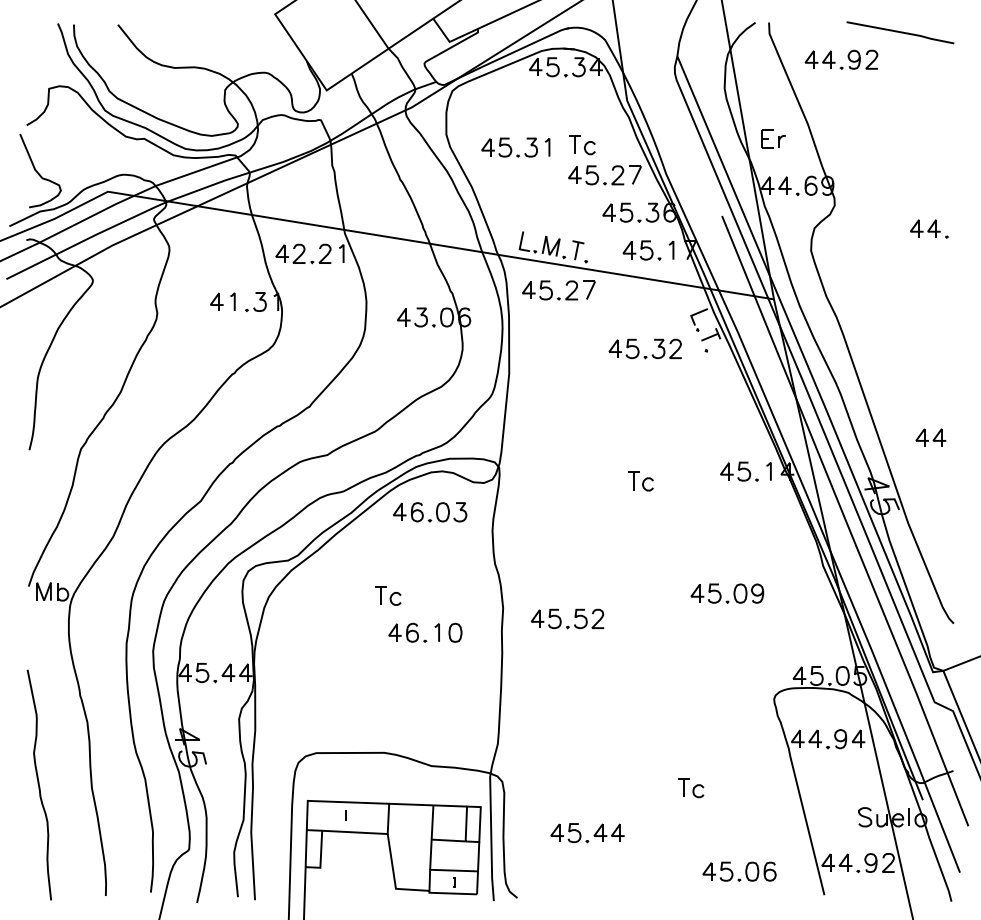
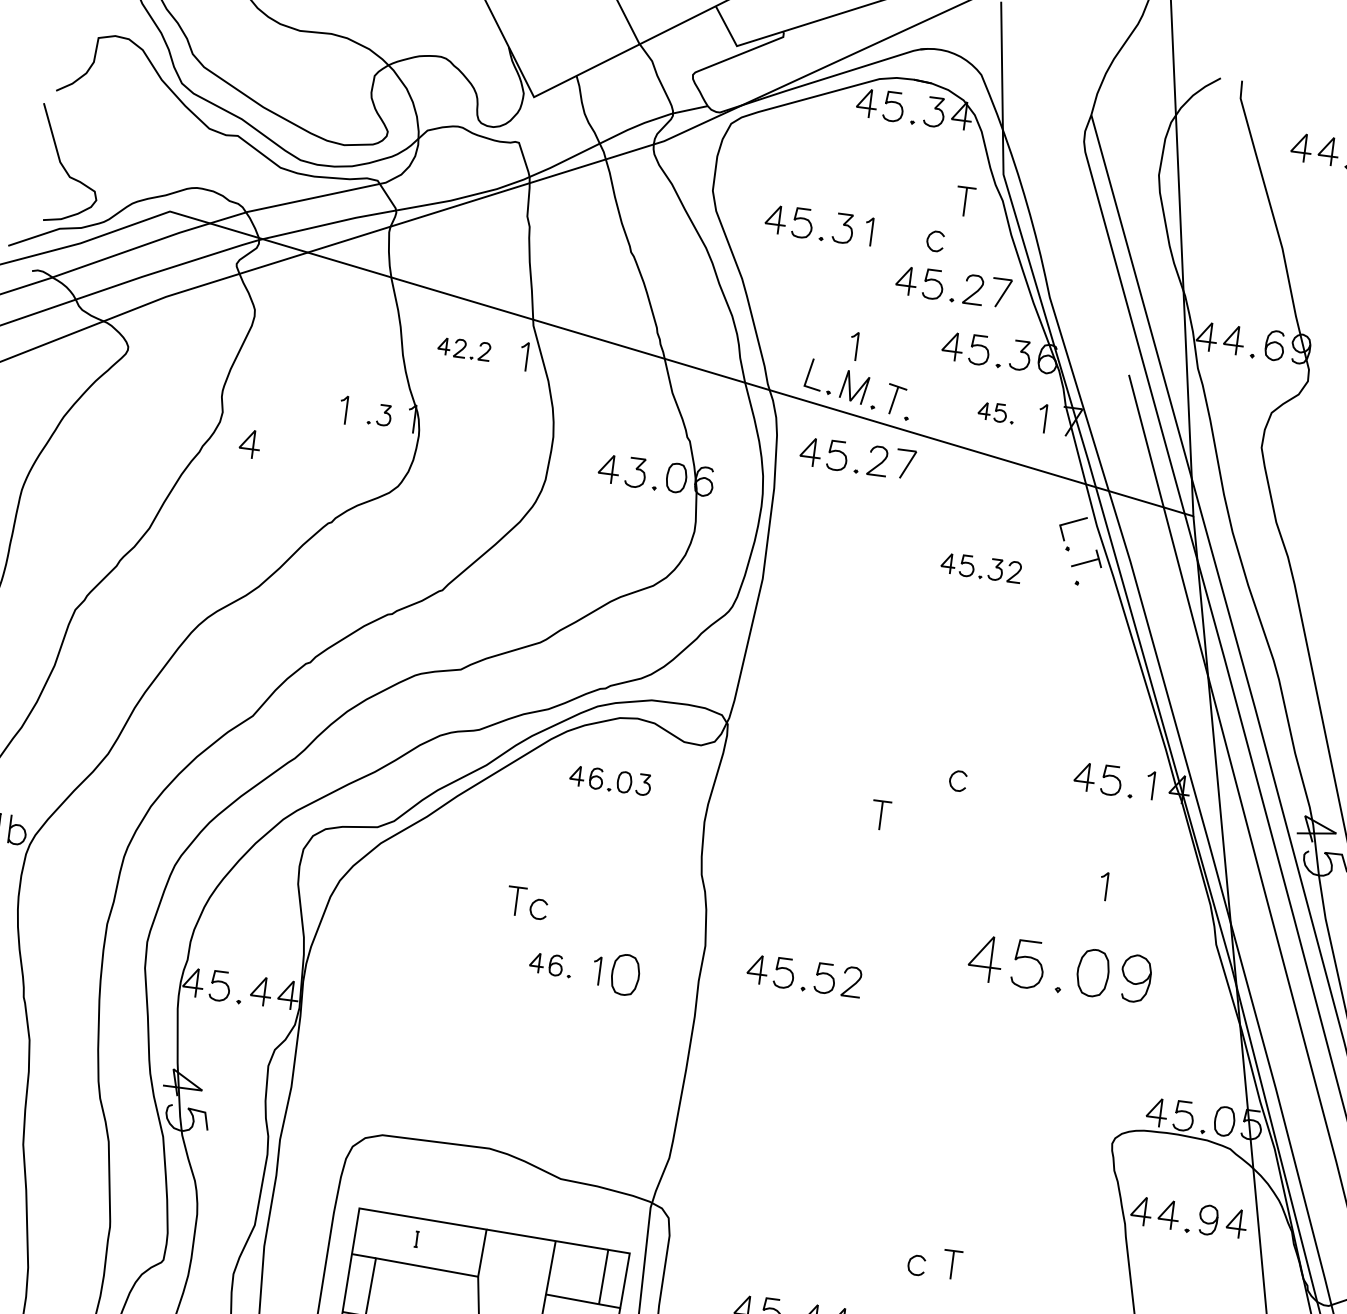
part: (773, 138) -> (1225, 263), removed
part: (574, 144) -> (963, 200), moved
line: (548, 220) -> (855, 346), added
part: (641, 250) -> (995, 412), size x0.6
part: (303, 253) -> (464, 348), size x0.6
part: (216, 301) -> (249, 443), moved
part: (255, 301) -> (379, 413), size x0.7
part: (644, 348) -> (980, 566), size x0.7
part: (633, 480) -> (881, 814), moved
part: (430, 512) -> (610, 780), size x0.7
line: (749, 538) -> (1106, 886), added
part: (727, 593) -> (1060, 968), size x1.6
part: (407, 632) -> (550, 964), size x0.7
part: (455, 632) -> (625, 974), size x1.4
curve: (694, 791) -> (910, 1264), moved

